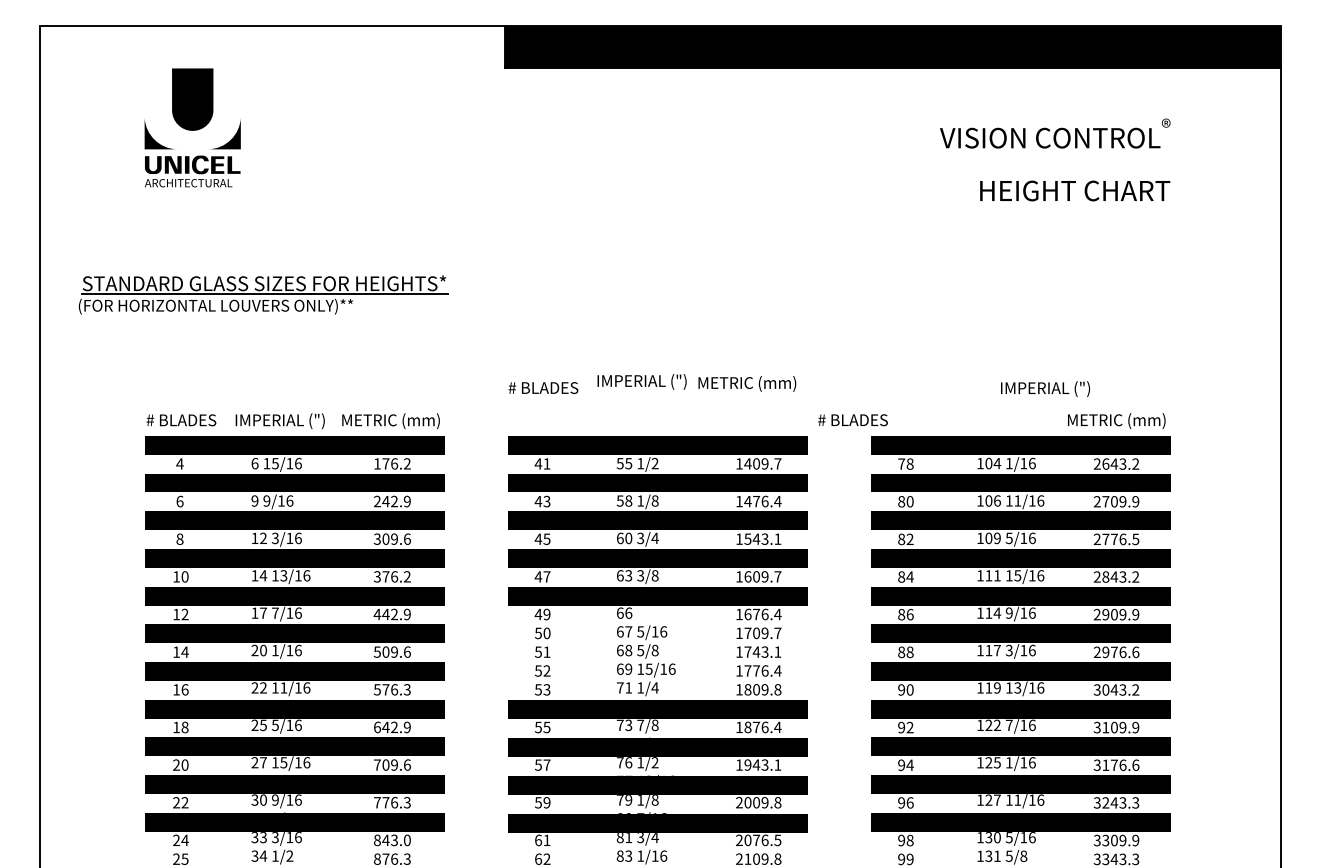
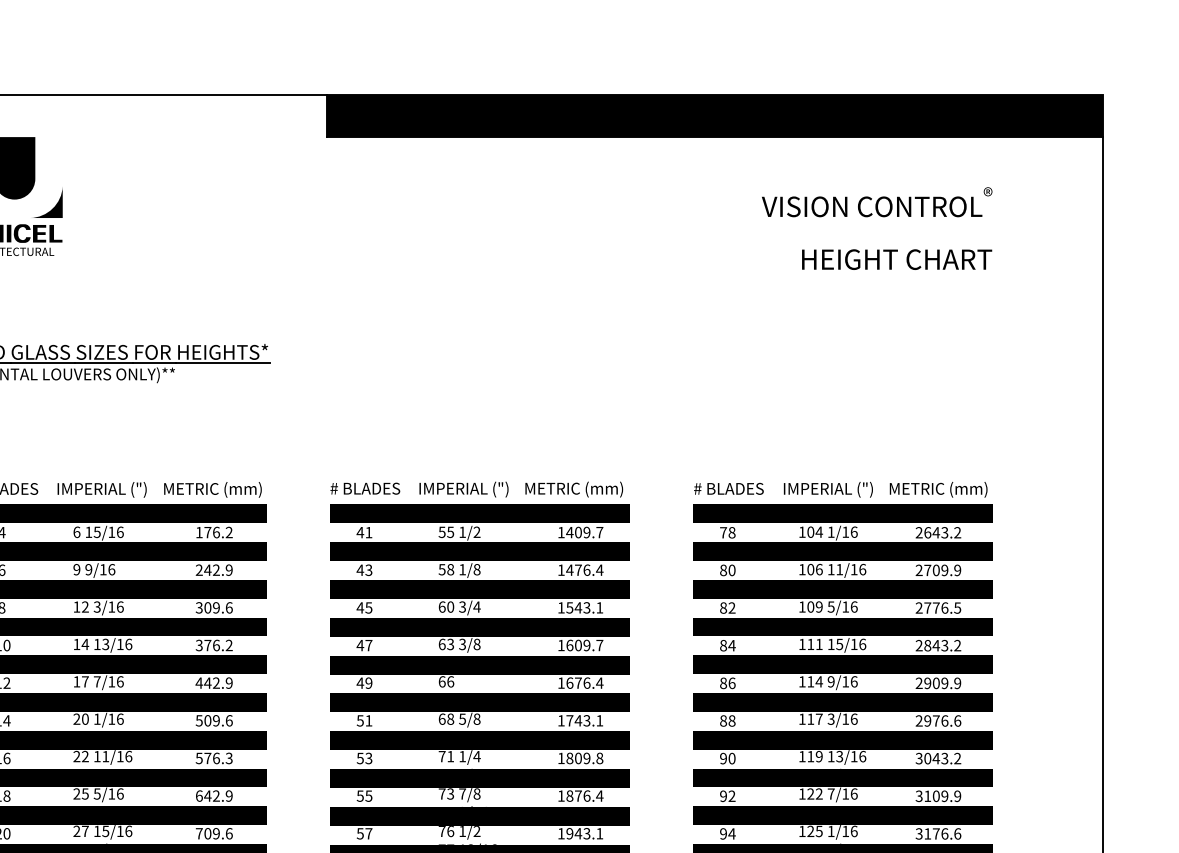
text: (641, 381) -> (463, 489), moved
text: (747, 383) -> (574, 489), moved
text: (543, 387) -> (365, 488), moved
text: (1045, 388) -> (828, 489), moved
text: (852, 420) -> (728, 489), moved
fill: (657, 633) -> (479, 702), added
fill: (657, 671) -> (479, 740), added

